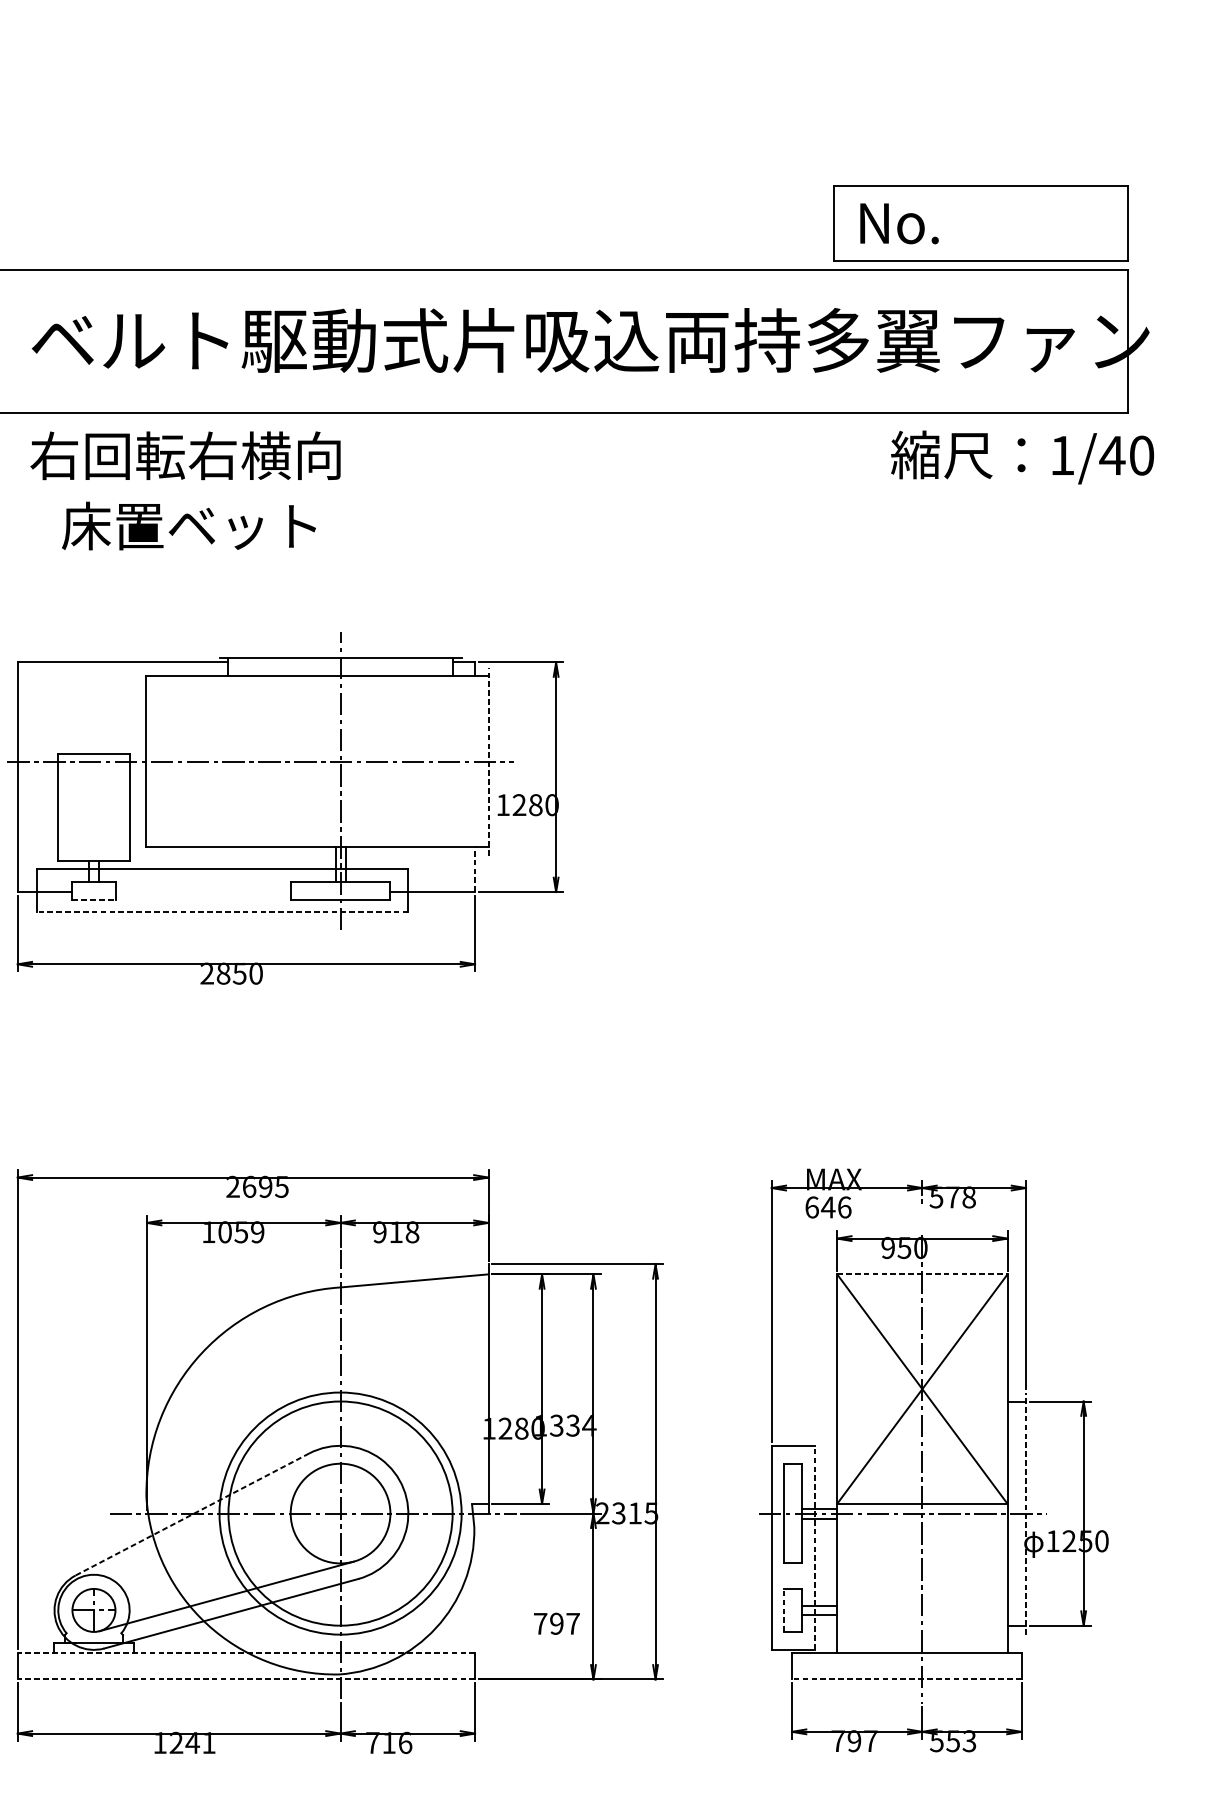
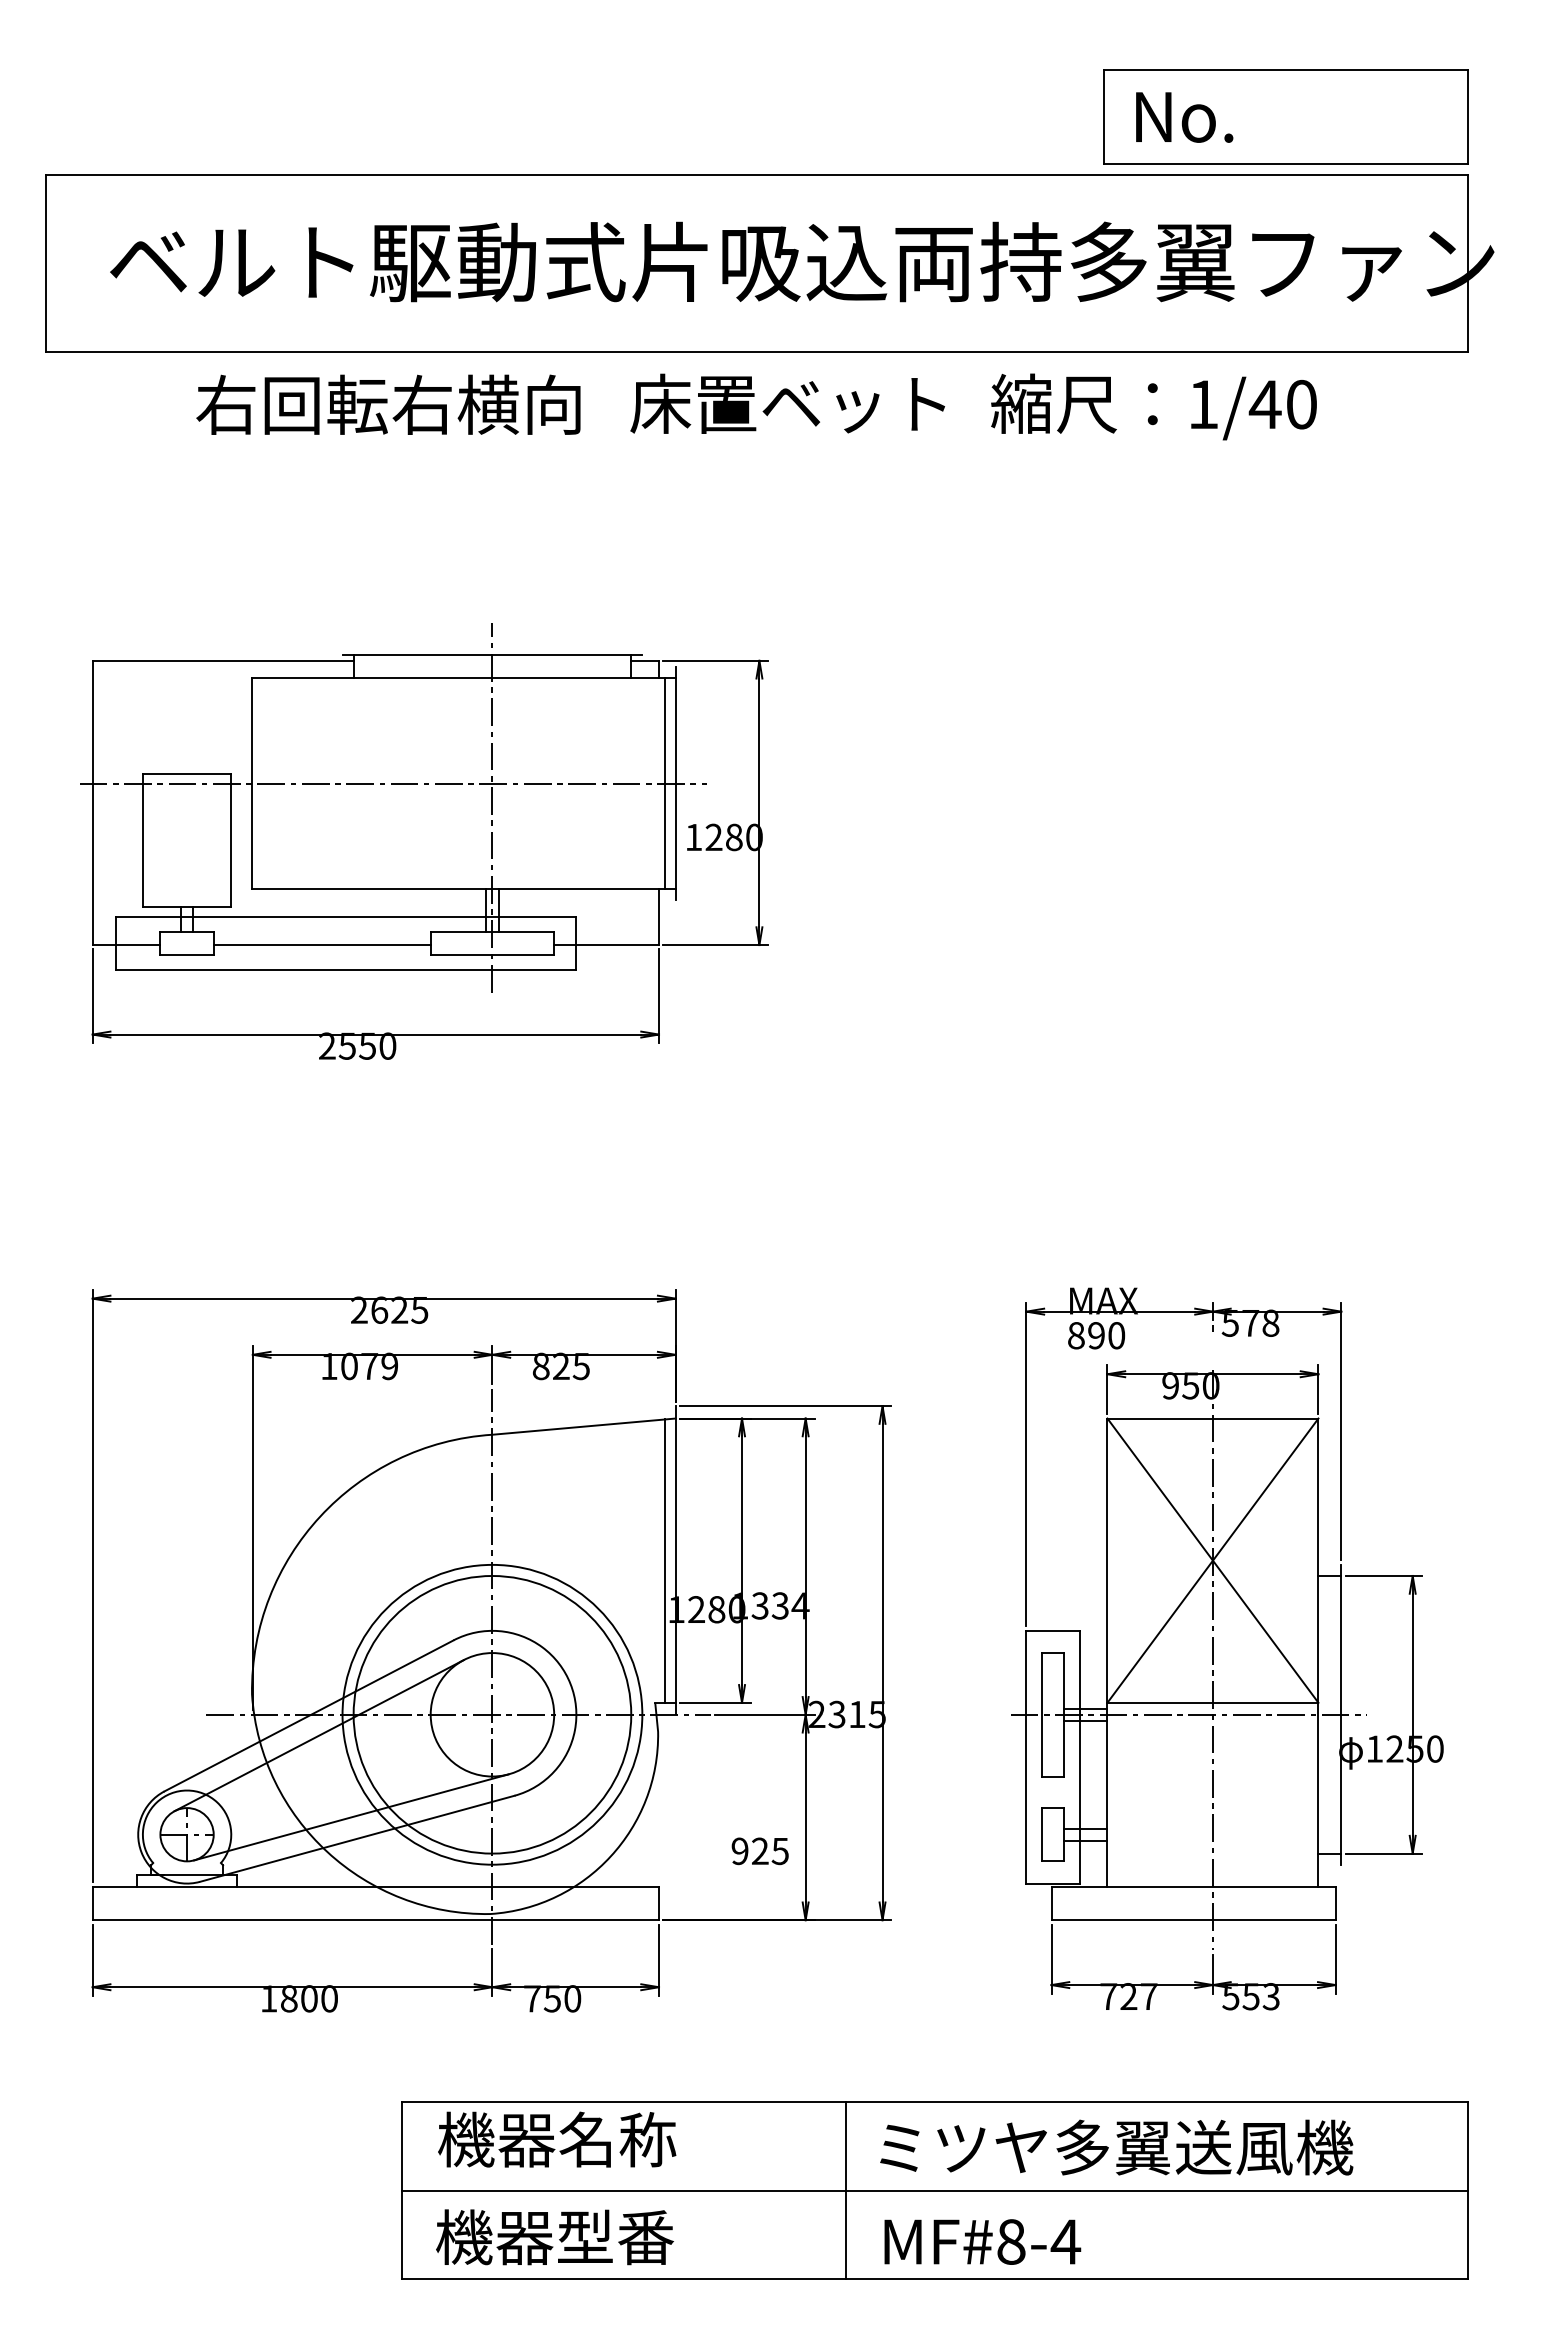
text: (185, 455) -> (388, 404), moved
text: (1022, 457) -> (1153, 406), moved
text: (188, 525) -> (787, 403), moved
line: (479, 761) -> (664, 783), added
line: (488, 761) -> (675, 783), dashed -> solid
line: (475, 869) -> (659, 917), dashed -> solid
line: (202, 892) -> (321, 945), added
line: (94, 899) -> (187, 954), dashed -> solid
line: (221, 912) -> (345, 970), dashed -> solid
text: (222, 973) -> (346, 1045), 2850 -> 2550
text: (265, 1187) -> (399, 1310), 2695 -> 2625
text: (828, 1207) -> (1096, 1335), 646 -> 890
text: (241, 1232) -> (369, 1366), 1059 -> 1079
text: (395, 1232) -> (560, 1366), 918 -> 825
line: (922, 1274) -> (1213, 1418), dashed -> solid
line: (479, 1389) -> (664, 1560), added
line: (1026, 1513) -> (1341, 1714), dashed -> solid
line: (192, 1514) -> (308, 1716), dashed -> solid
line: (200, 1530) -> (318, 1735), added
line: (814, 1547) -> (1079, 1756), dashed -> solid
line: (783, 1610) -> (1041, 1834), dashed -> solid
text: (556, 1623) -> (759, 1851), 797 -> 925
line: (246, 1652) -> (375, 1886), dashed -> solid
line: (246, 1679) -> (375, 1920), dashed -> solid
line: (906, 1679) -> (1193, 1920), dashed -> solid
text: (854, 1741) -> (1128, 1996), 797 -> 727
text: (192, 1742) -> (308, 1998), 1241 -> 1800
text: (397, 1742) -> (562, 1998), 716 -> 750

